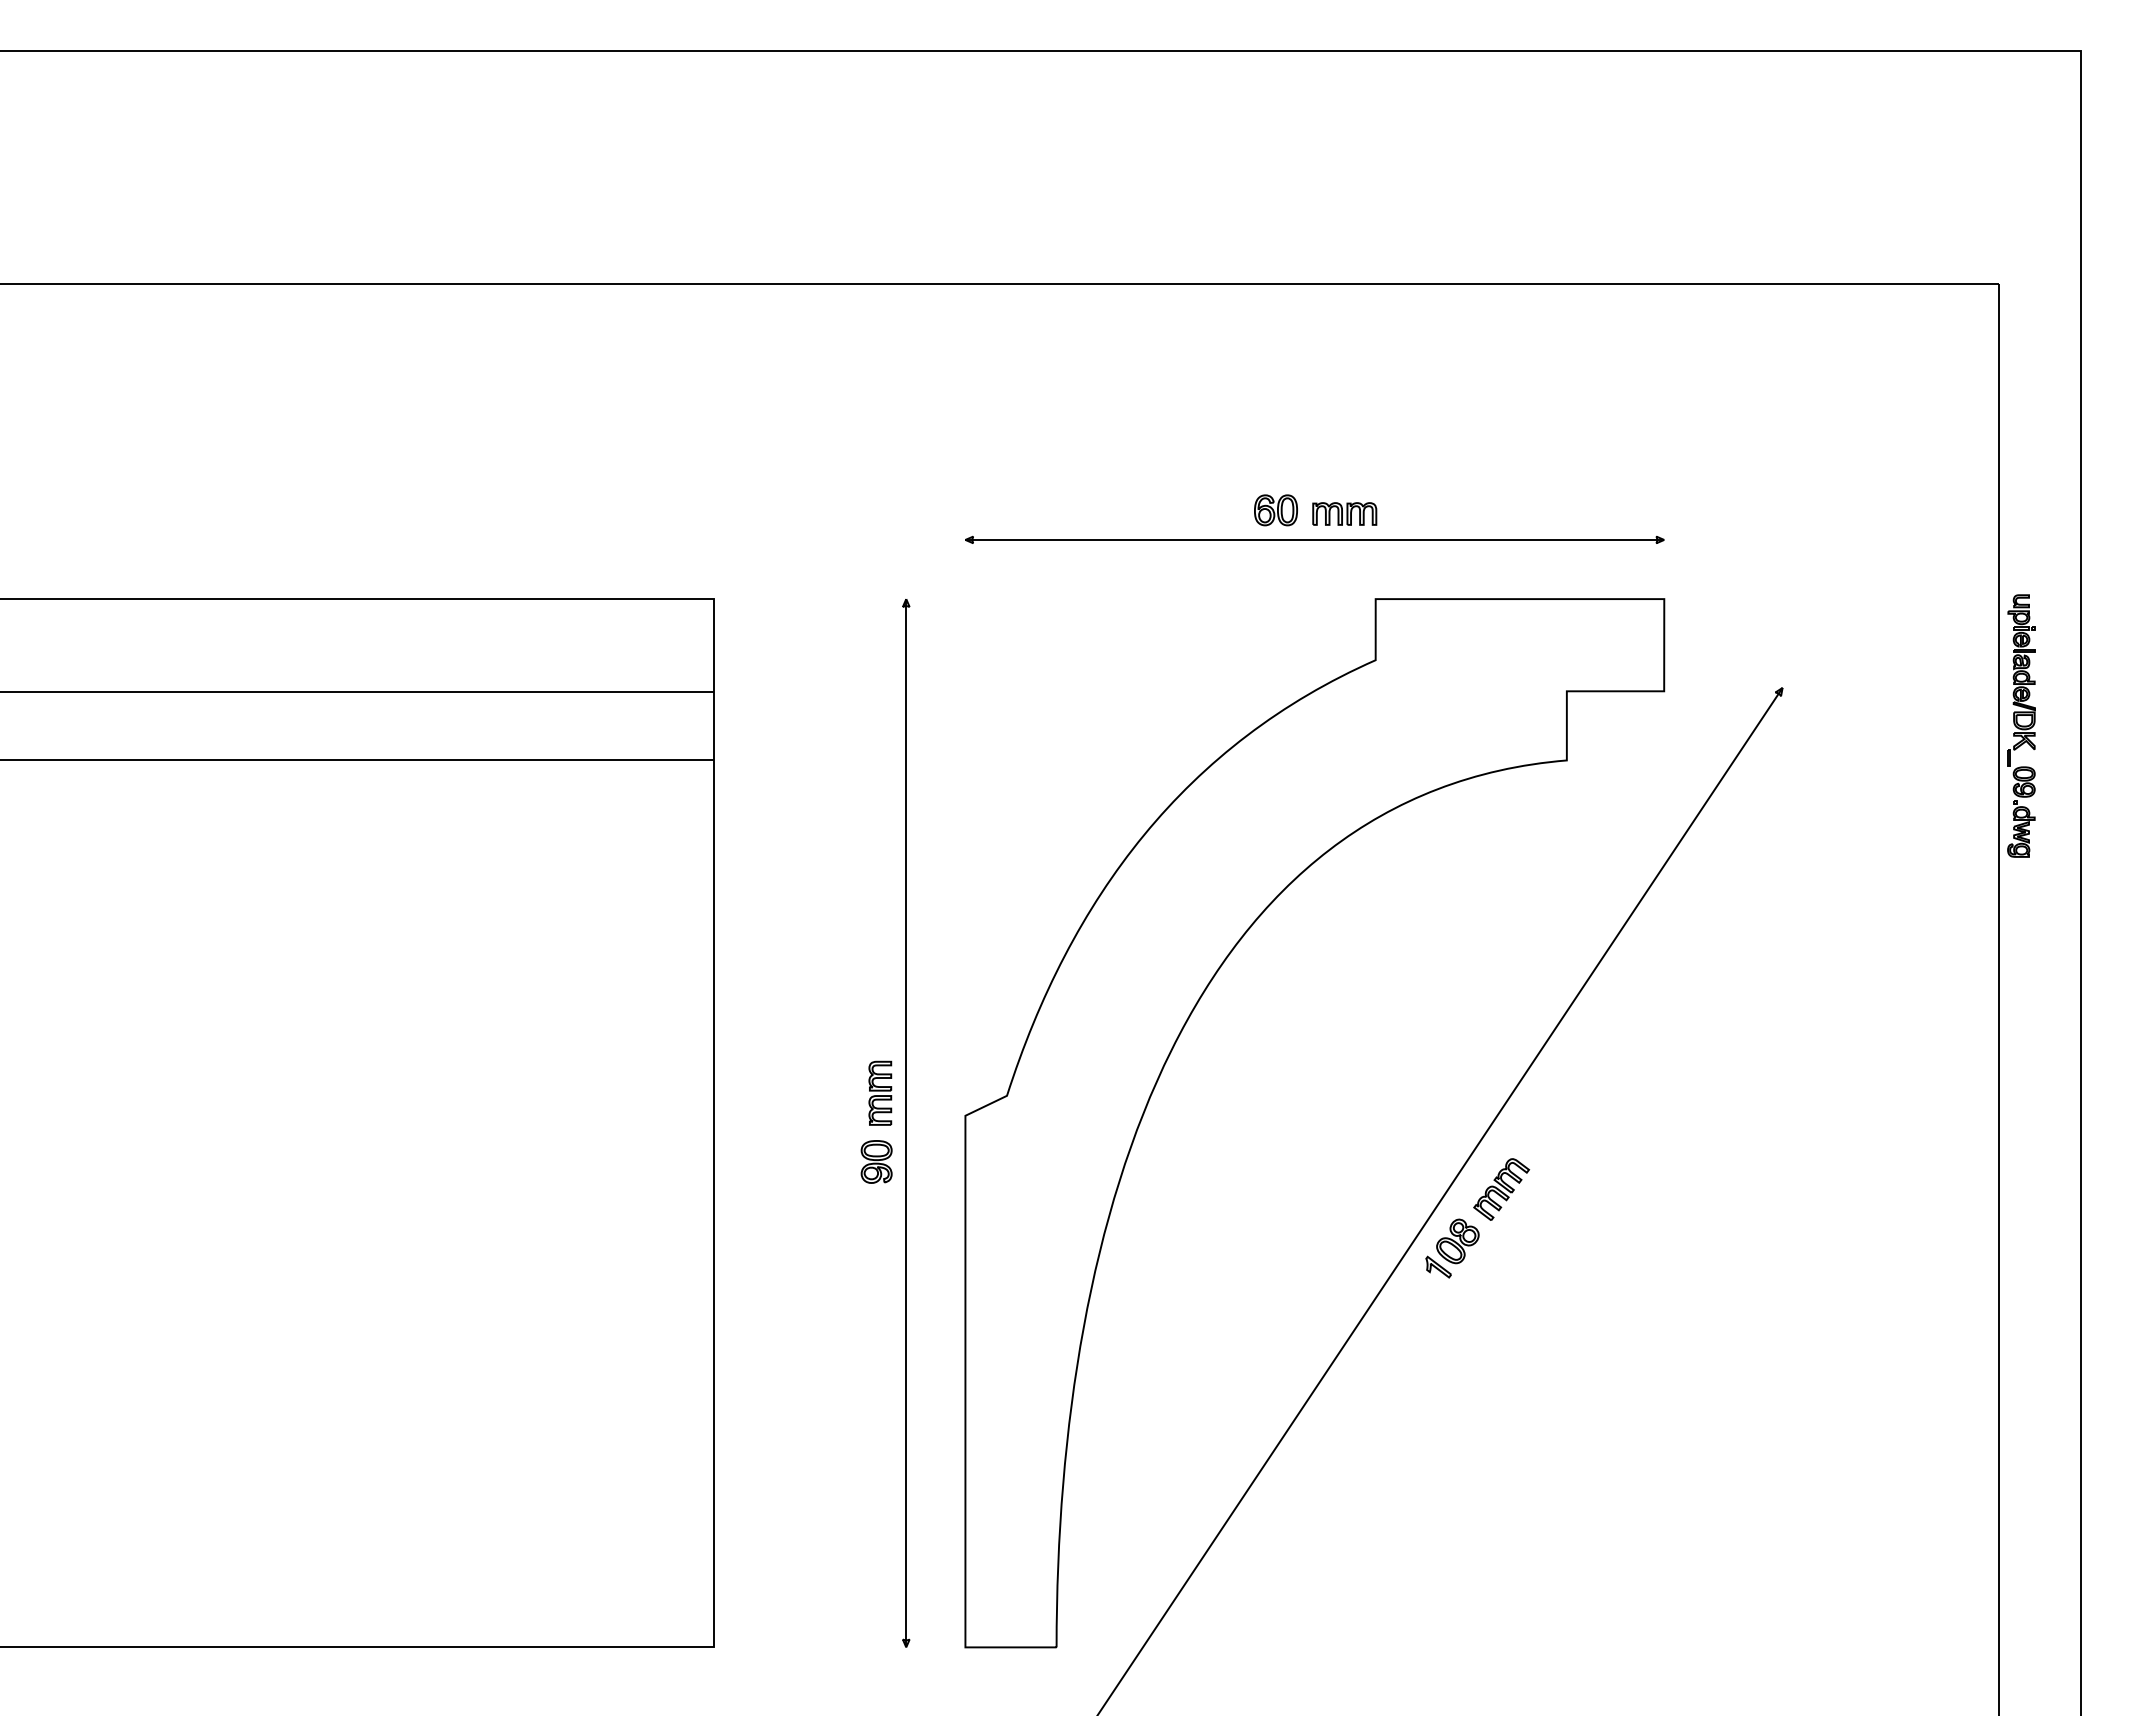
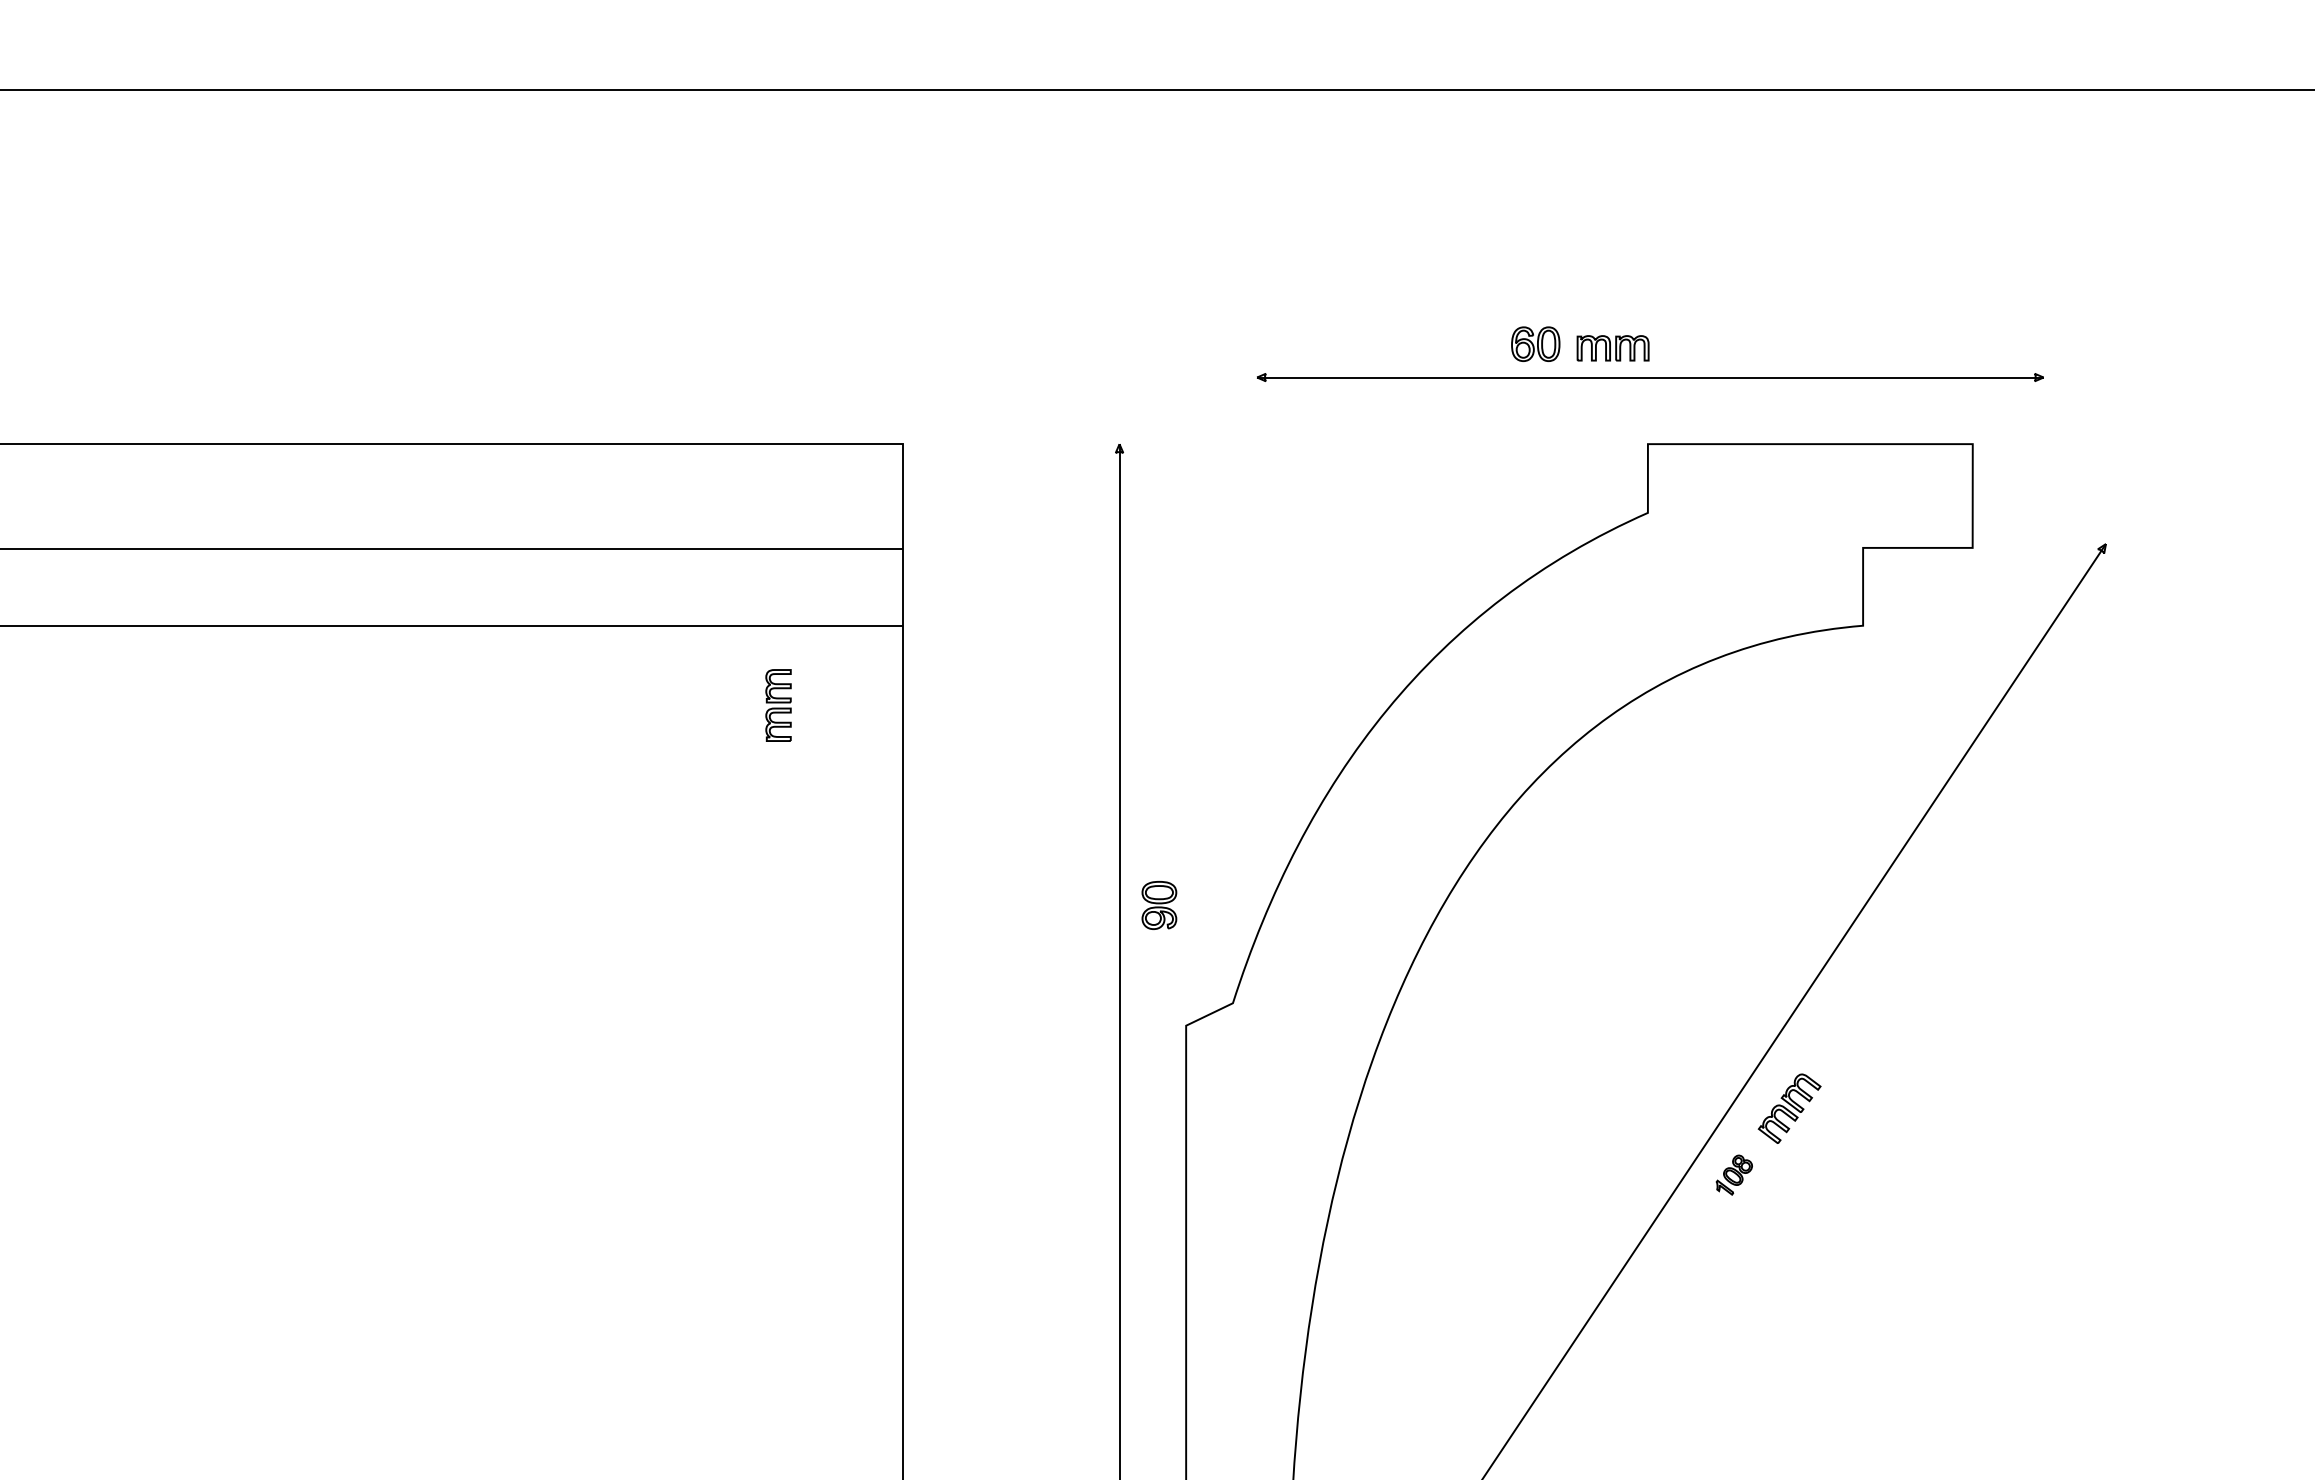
part: (1314, 539) -> (1649, 377), moved
part: (880, 1092) -> (778, 704), moved
part: (876, 1161) -> (1159, 904), moved
part: (1452, 1248) -> (1734, 1175), size x0.6

